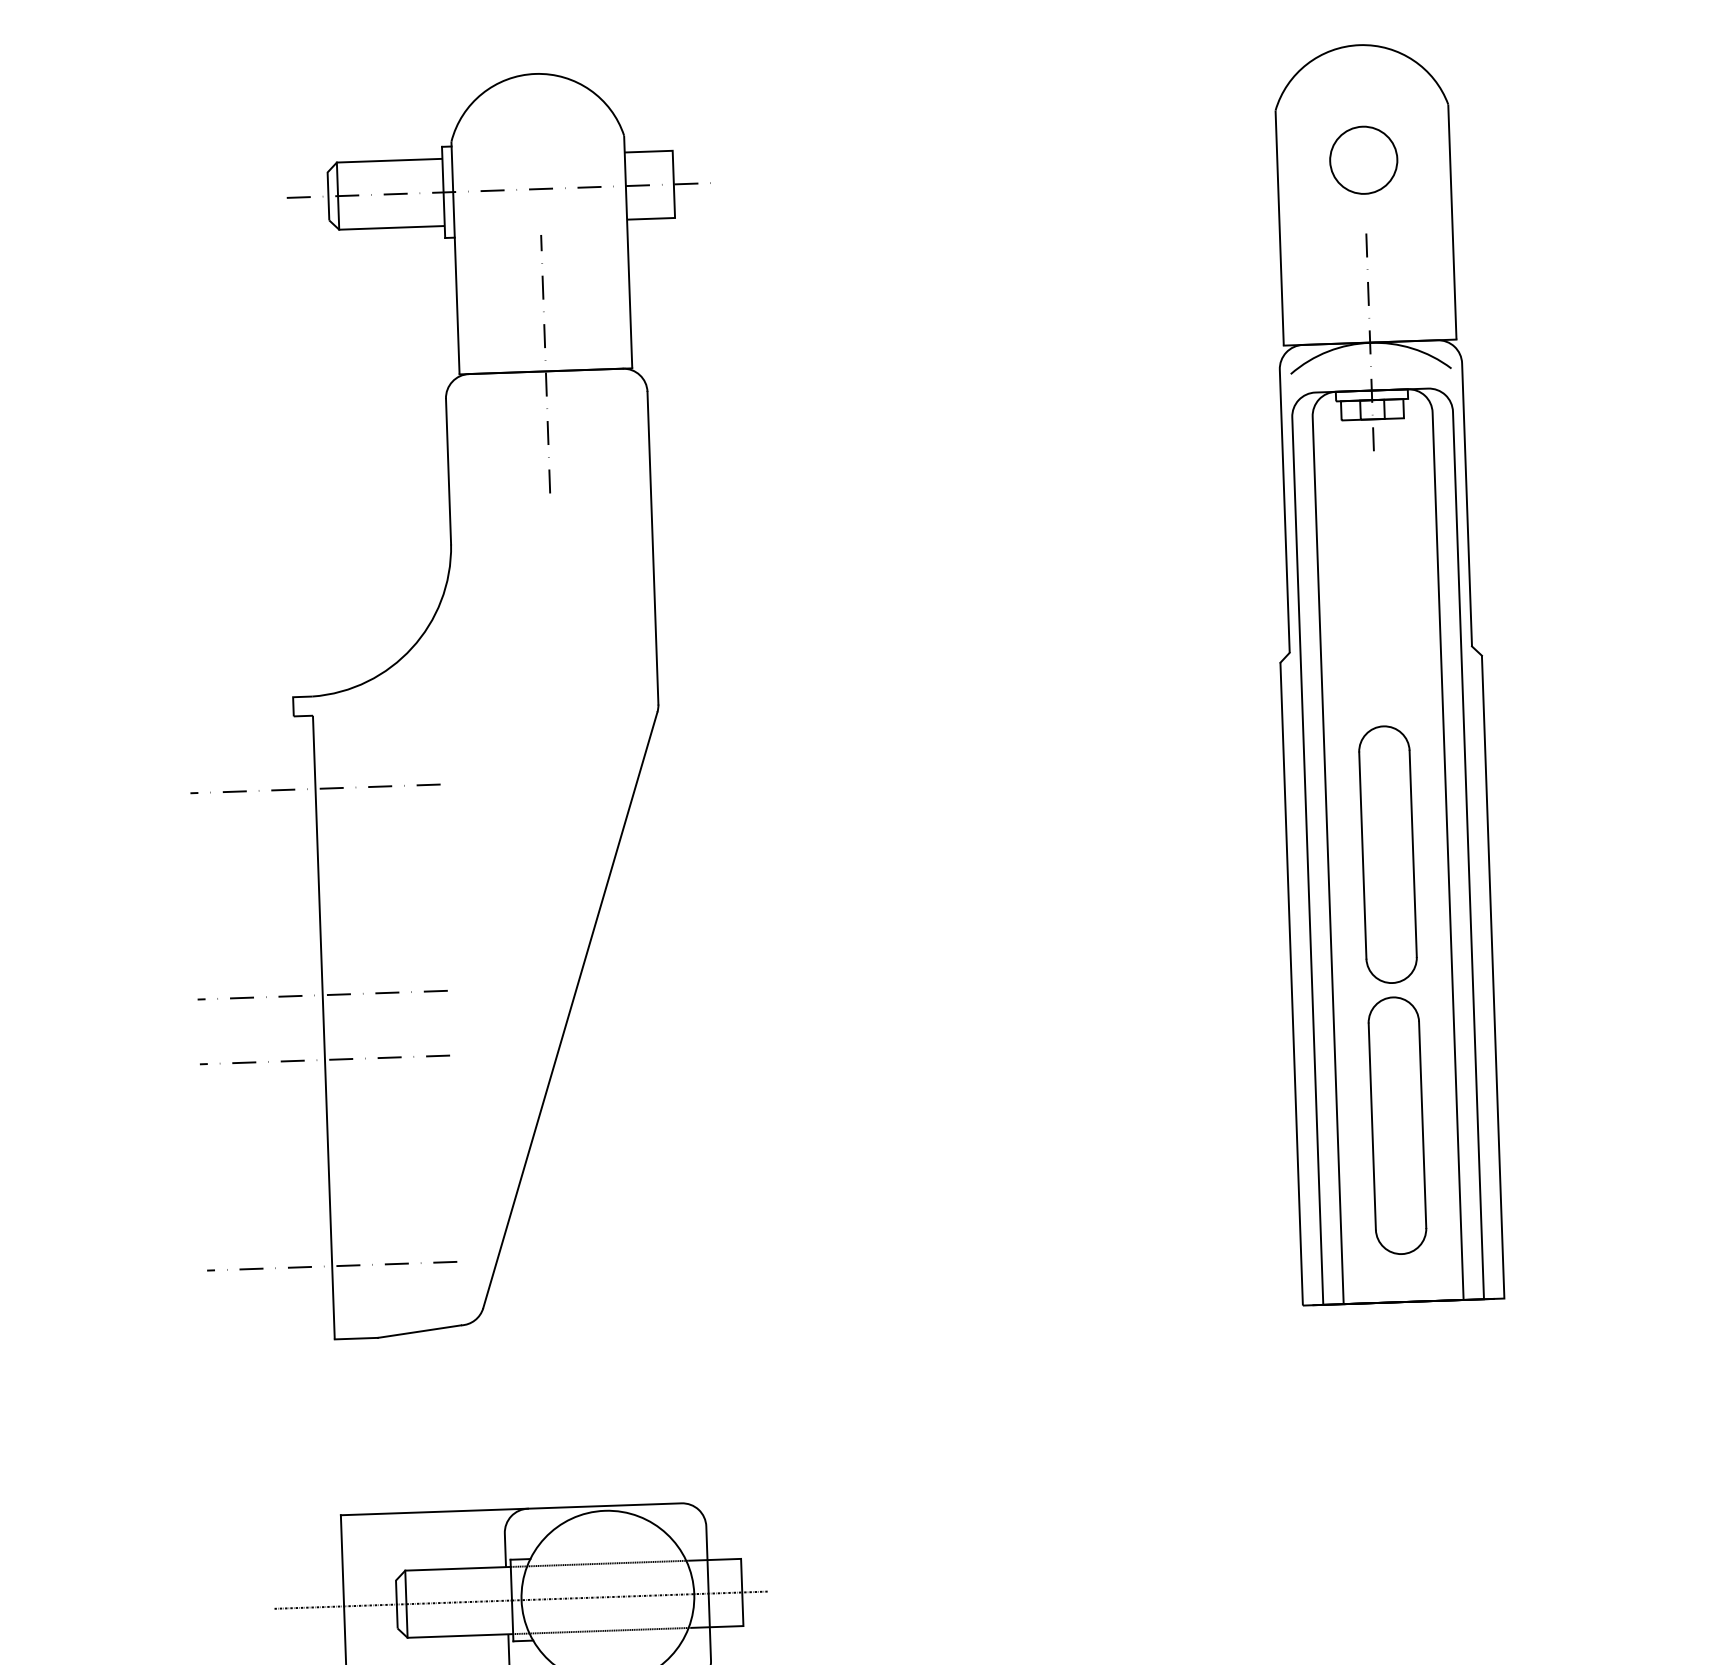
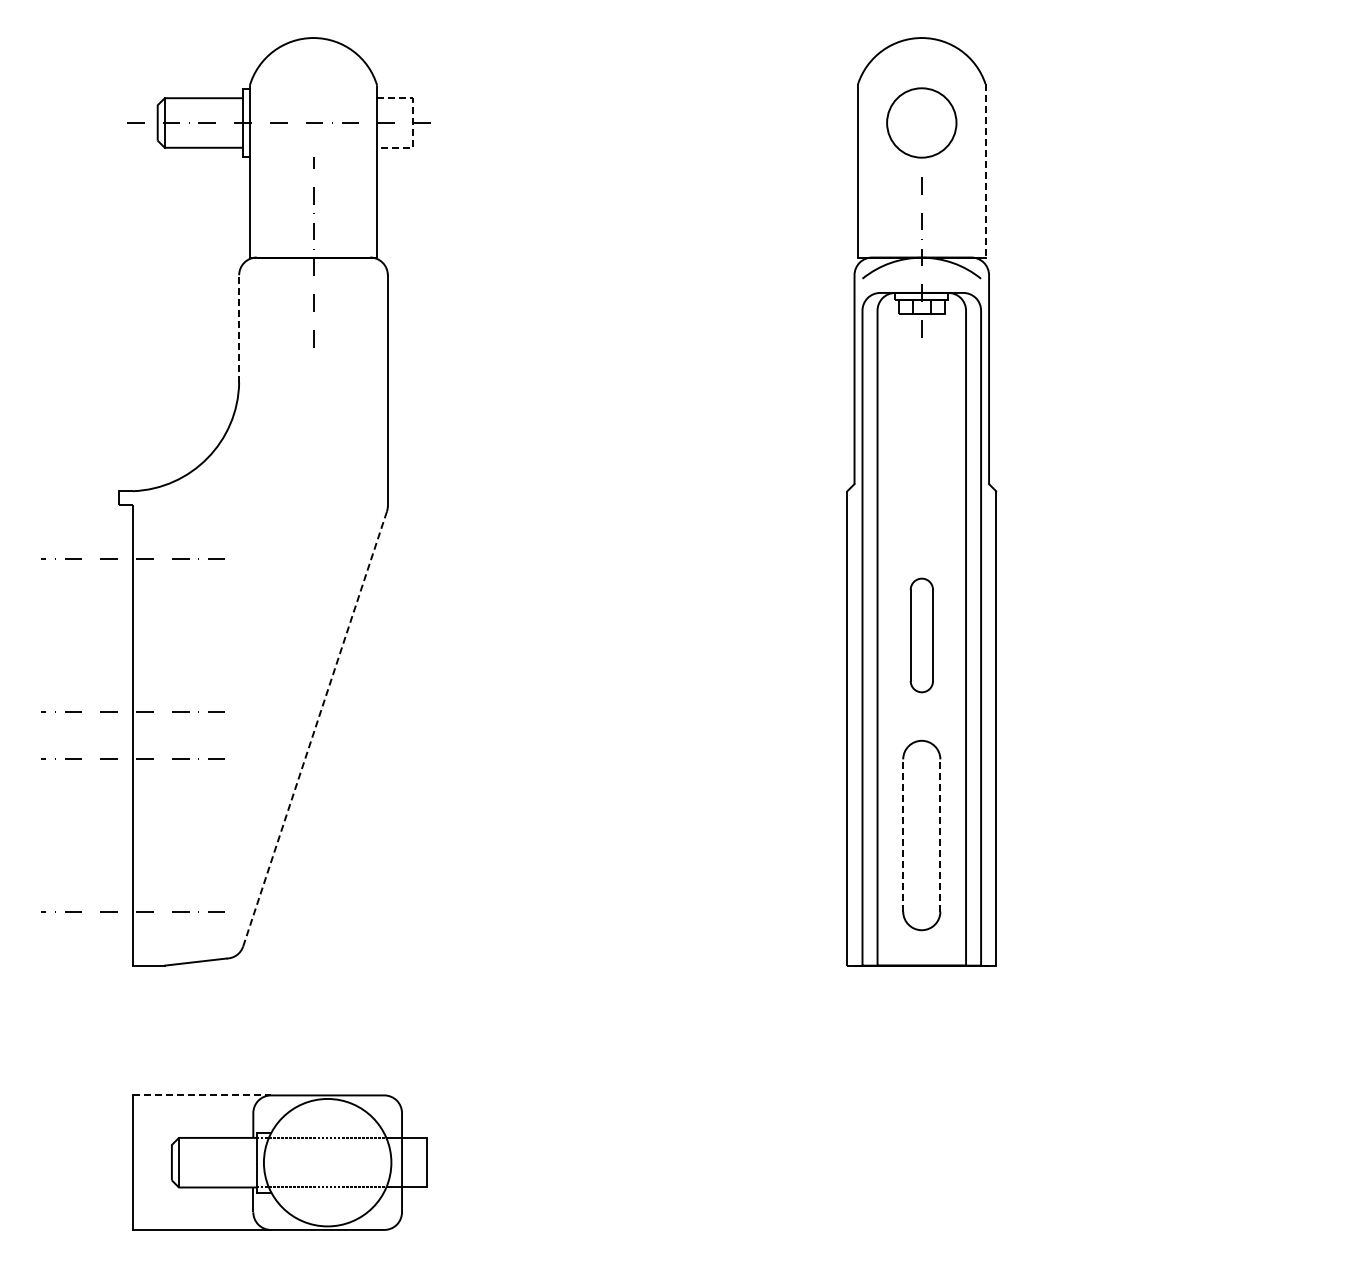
circle: (1363, 159) -> (921, 122), size x1.4
line: (673, 185) -> (412, 123), solid -> dashed
line: (1452, 221) -> (985, 170), solid -> dashed
line: (448, 471) -> (239, 328), solid -> dashed
part: (1387, 854) -> (921, 635), size x0.6
line: (570, 1010) -> (315, 729), solid -> dashed
line: (1422, 1124) -> (940, 835), solid -> dashed
line: (1372, 1126) -> (903, 835), solid -> dashed
line: (435, 1512) -> (202, 1095), solid -> dashed
line: (520, 1599) -> (263, 1162), removed

